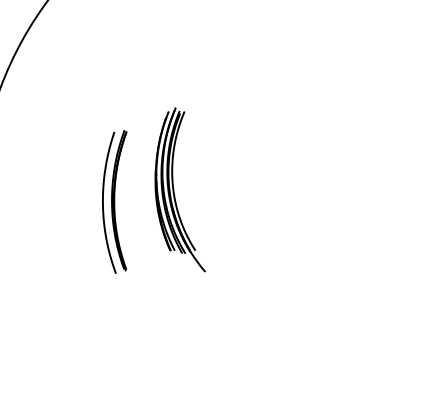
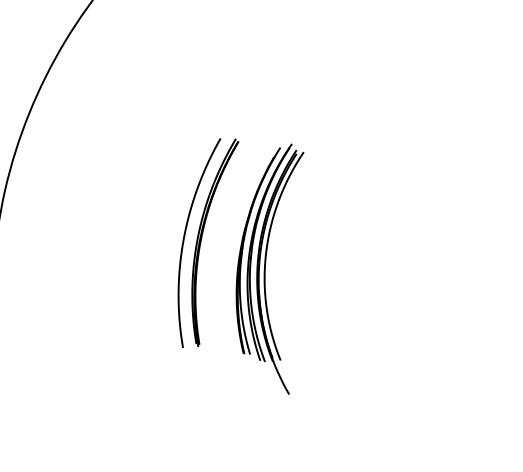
part: (179, 189) -> (274, 265), moved

